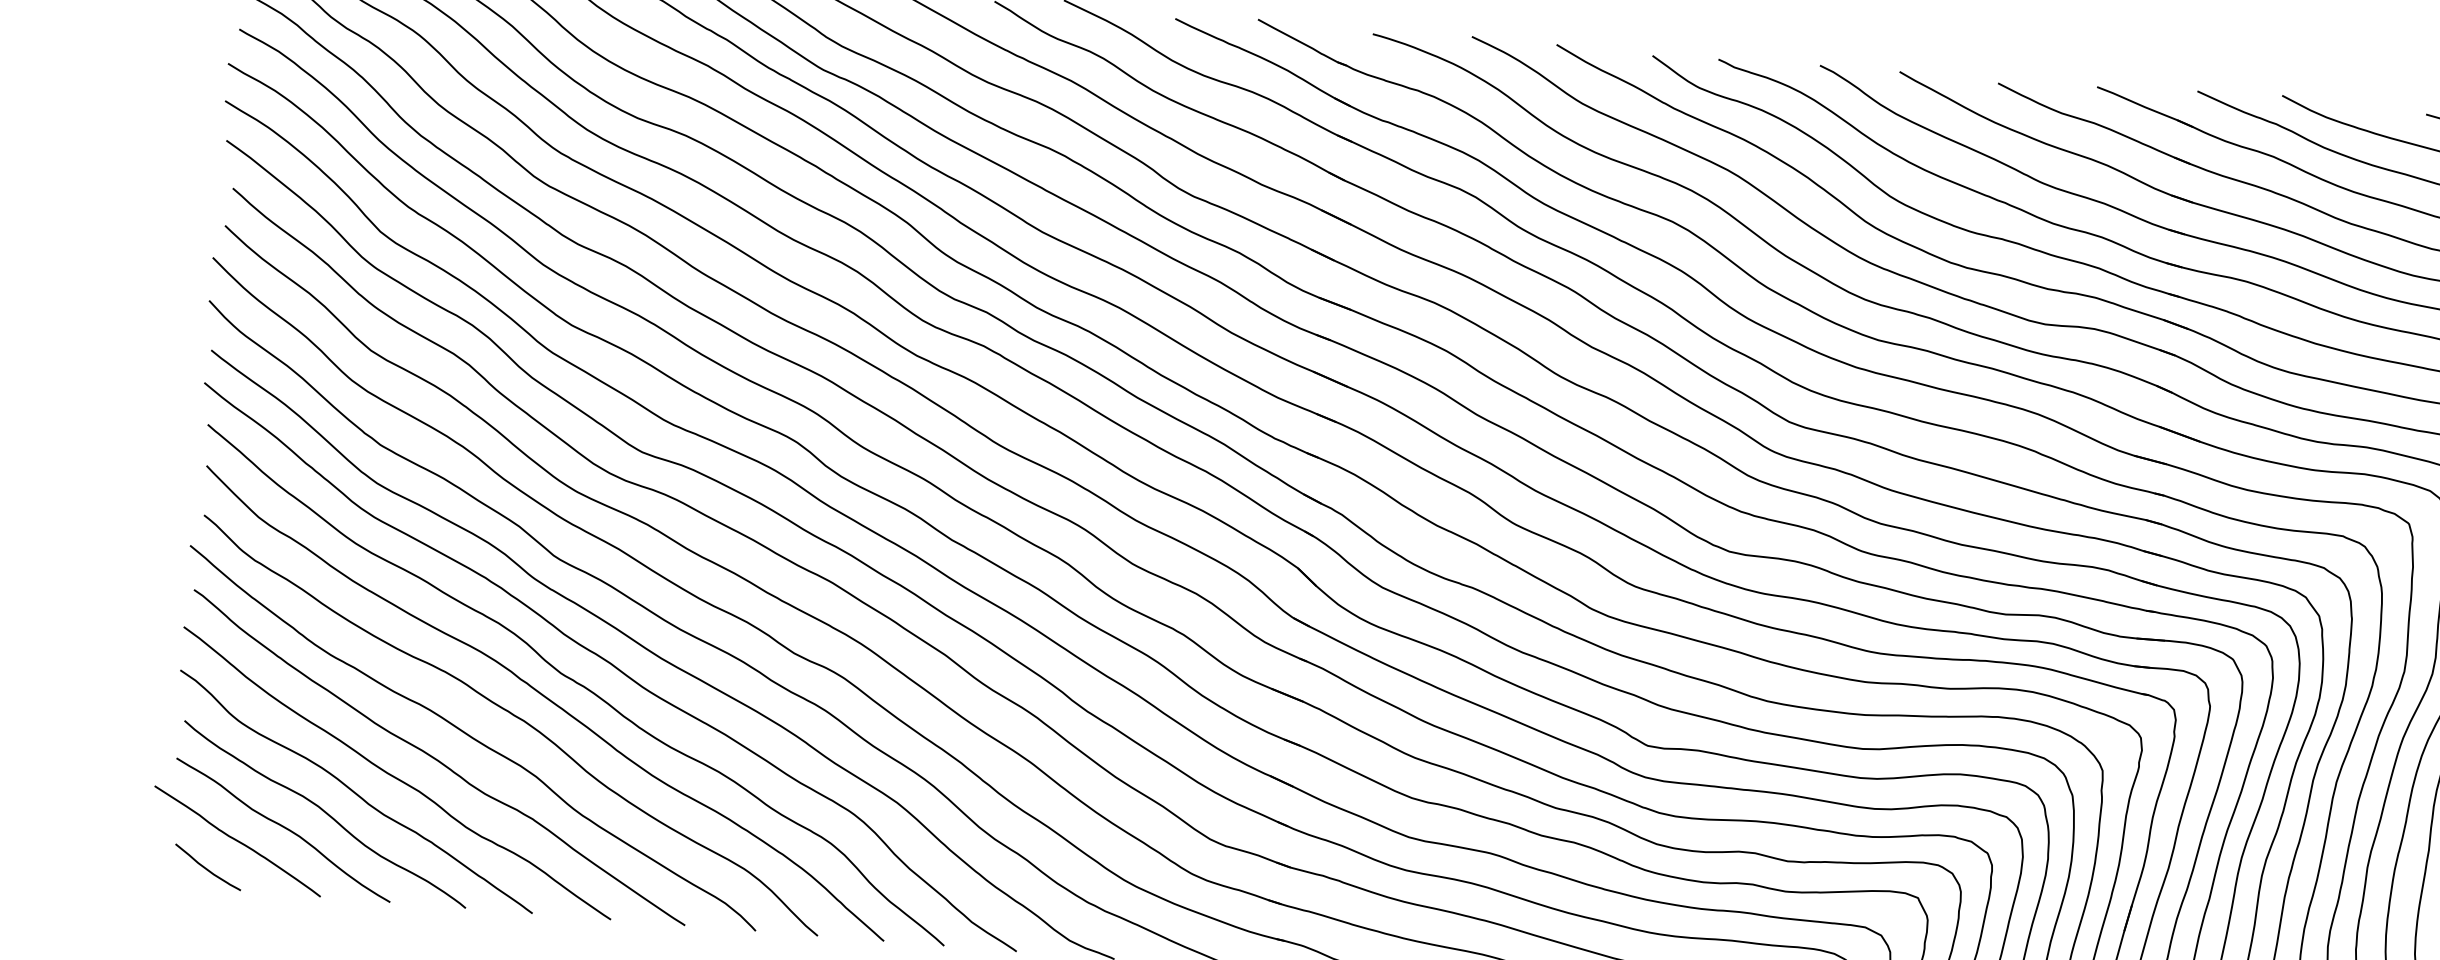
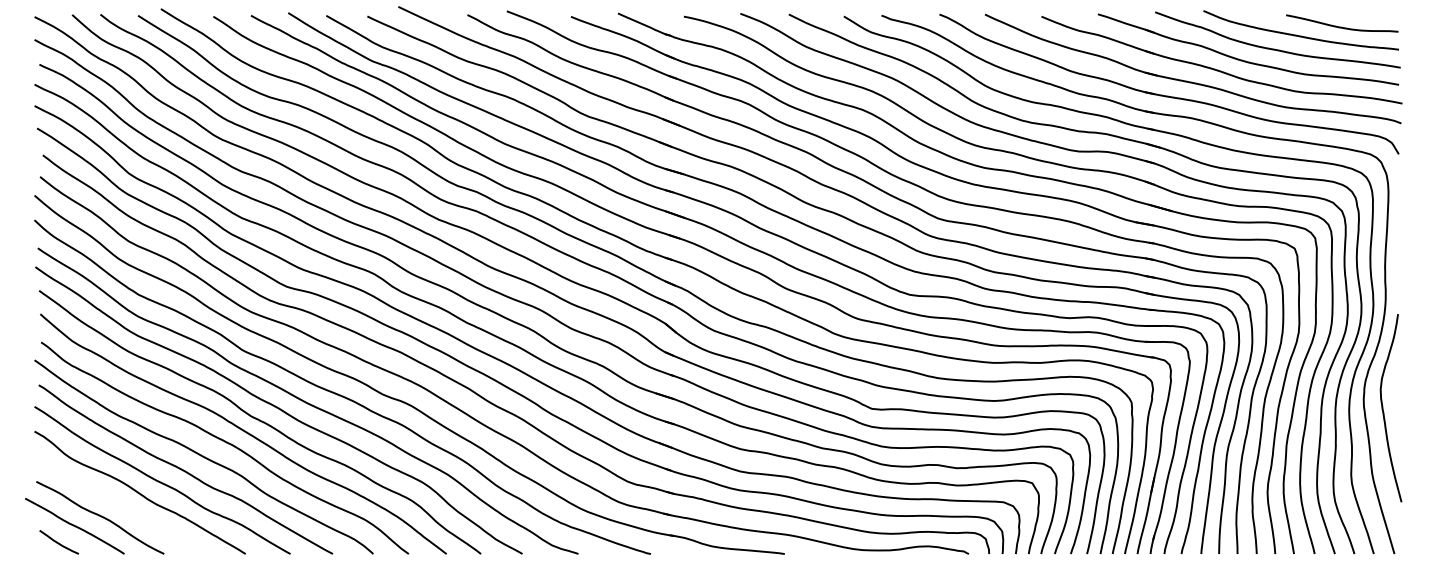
curve: (325, 813) -> (123, 506), removed

